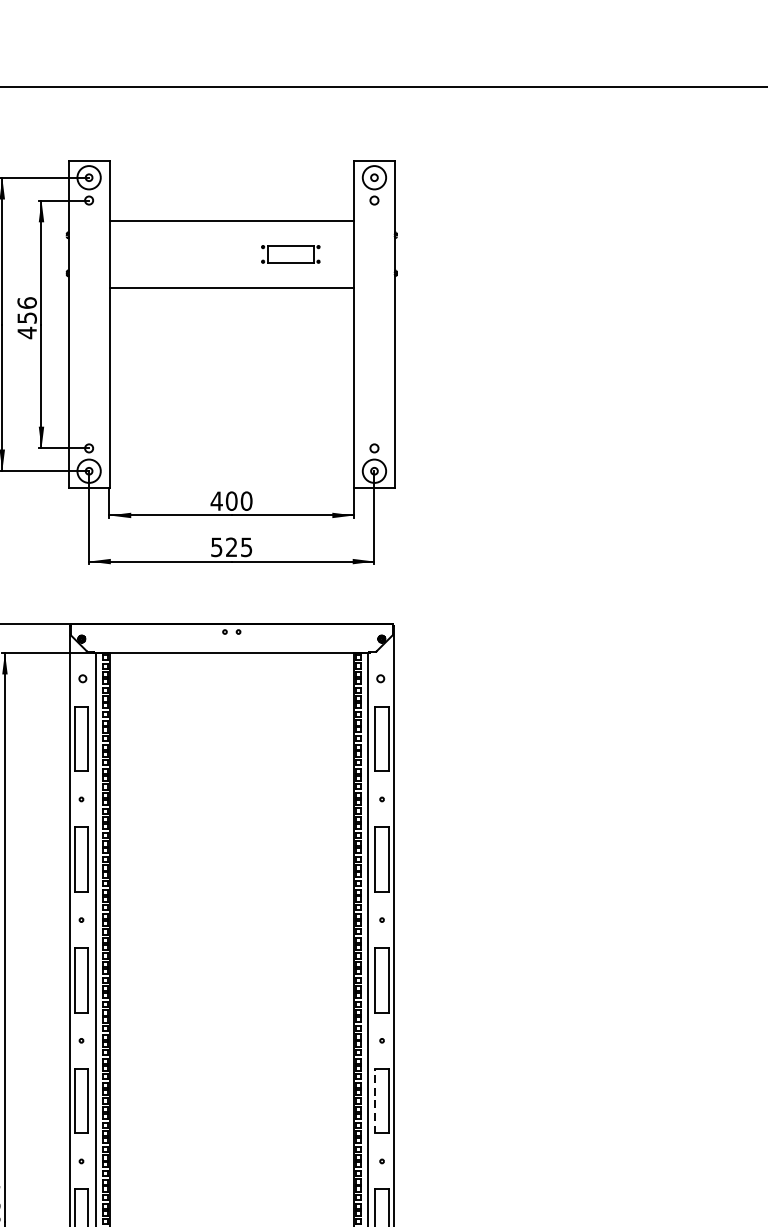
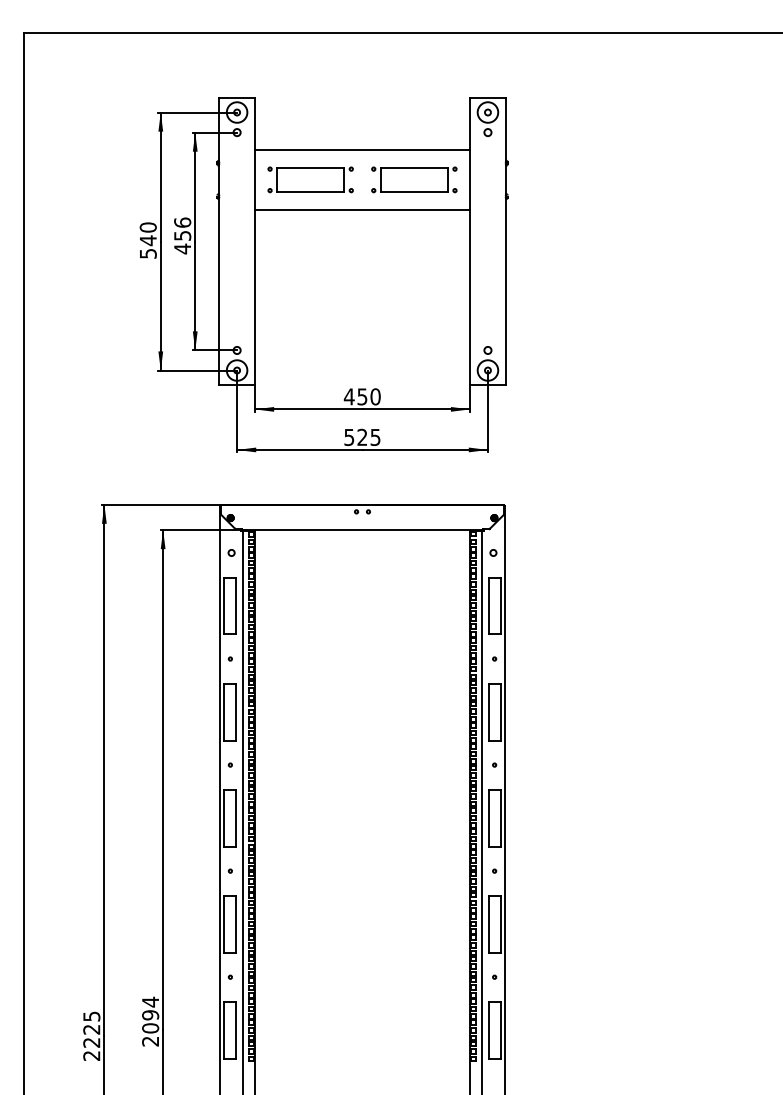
part: (172, 253) -> (310, 179), added
part: (290, 253) -> (414, 179), size x1.67
text: (231, 500) -> (362, 396), 400 -> 450
line: (375, 1100) -> (488, 923), dashed -> solid

